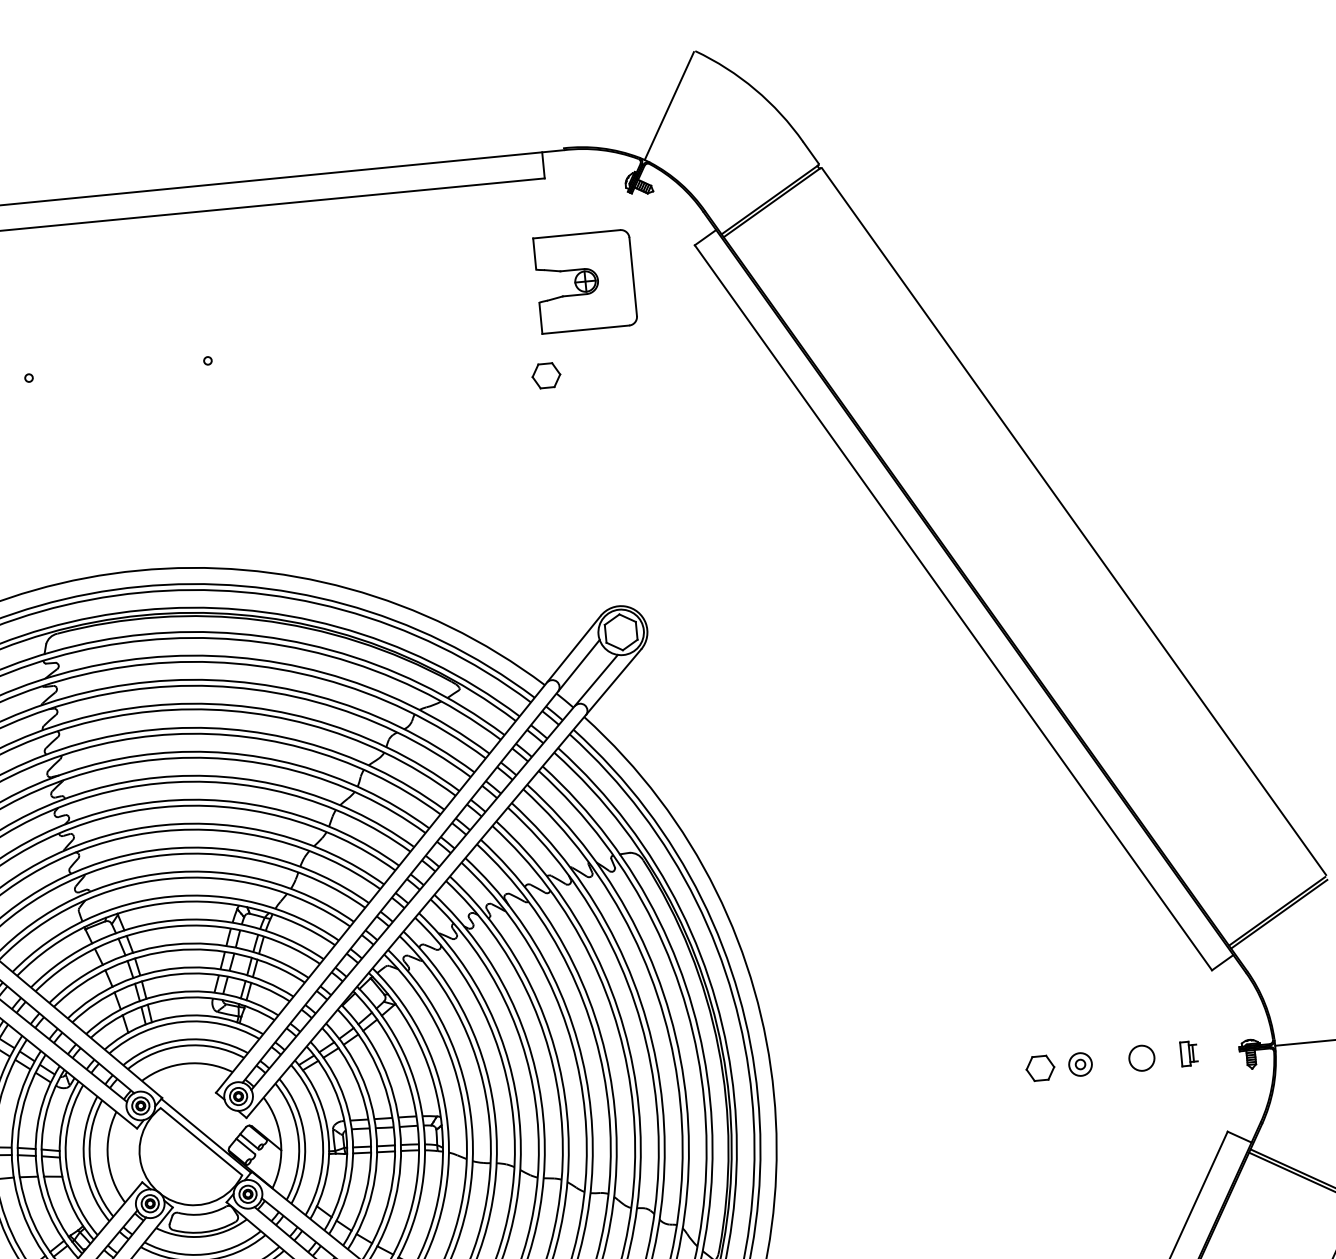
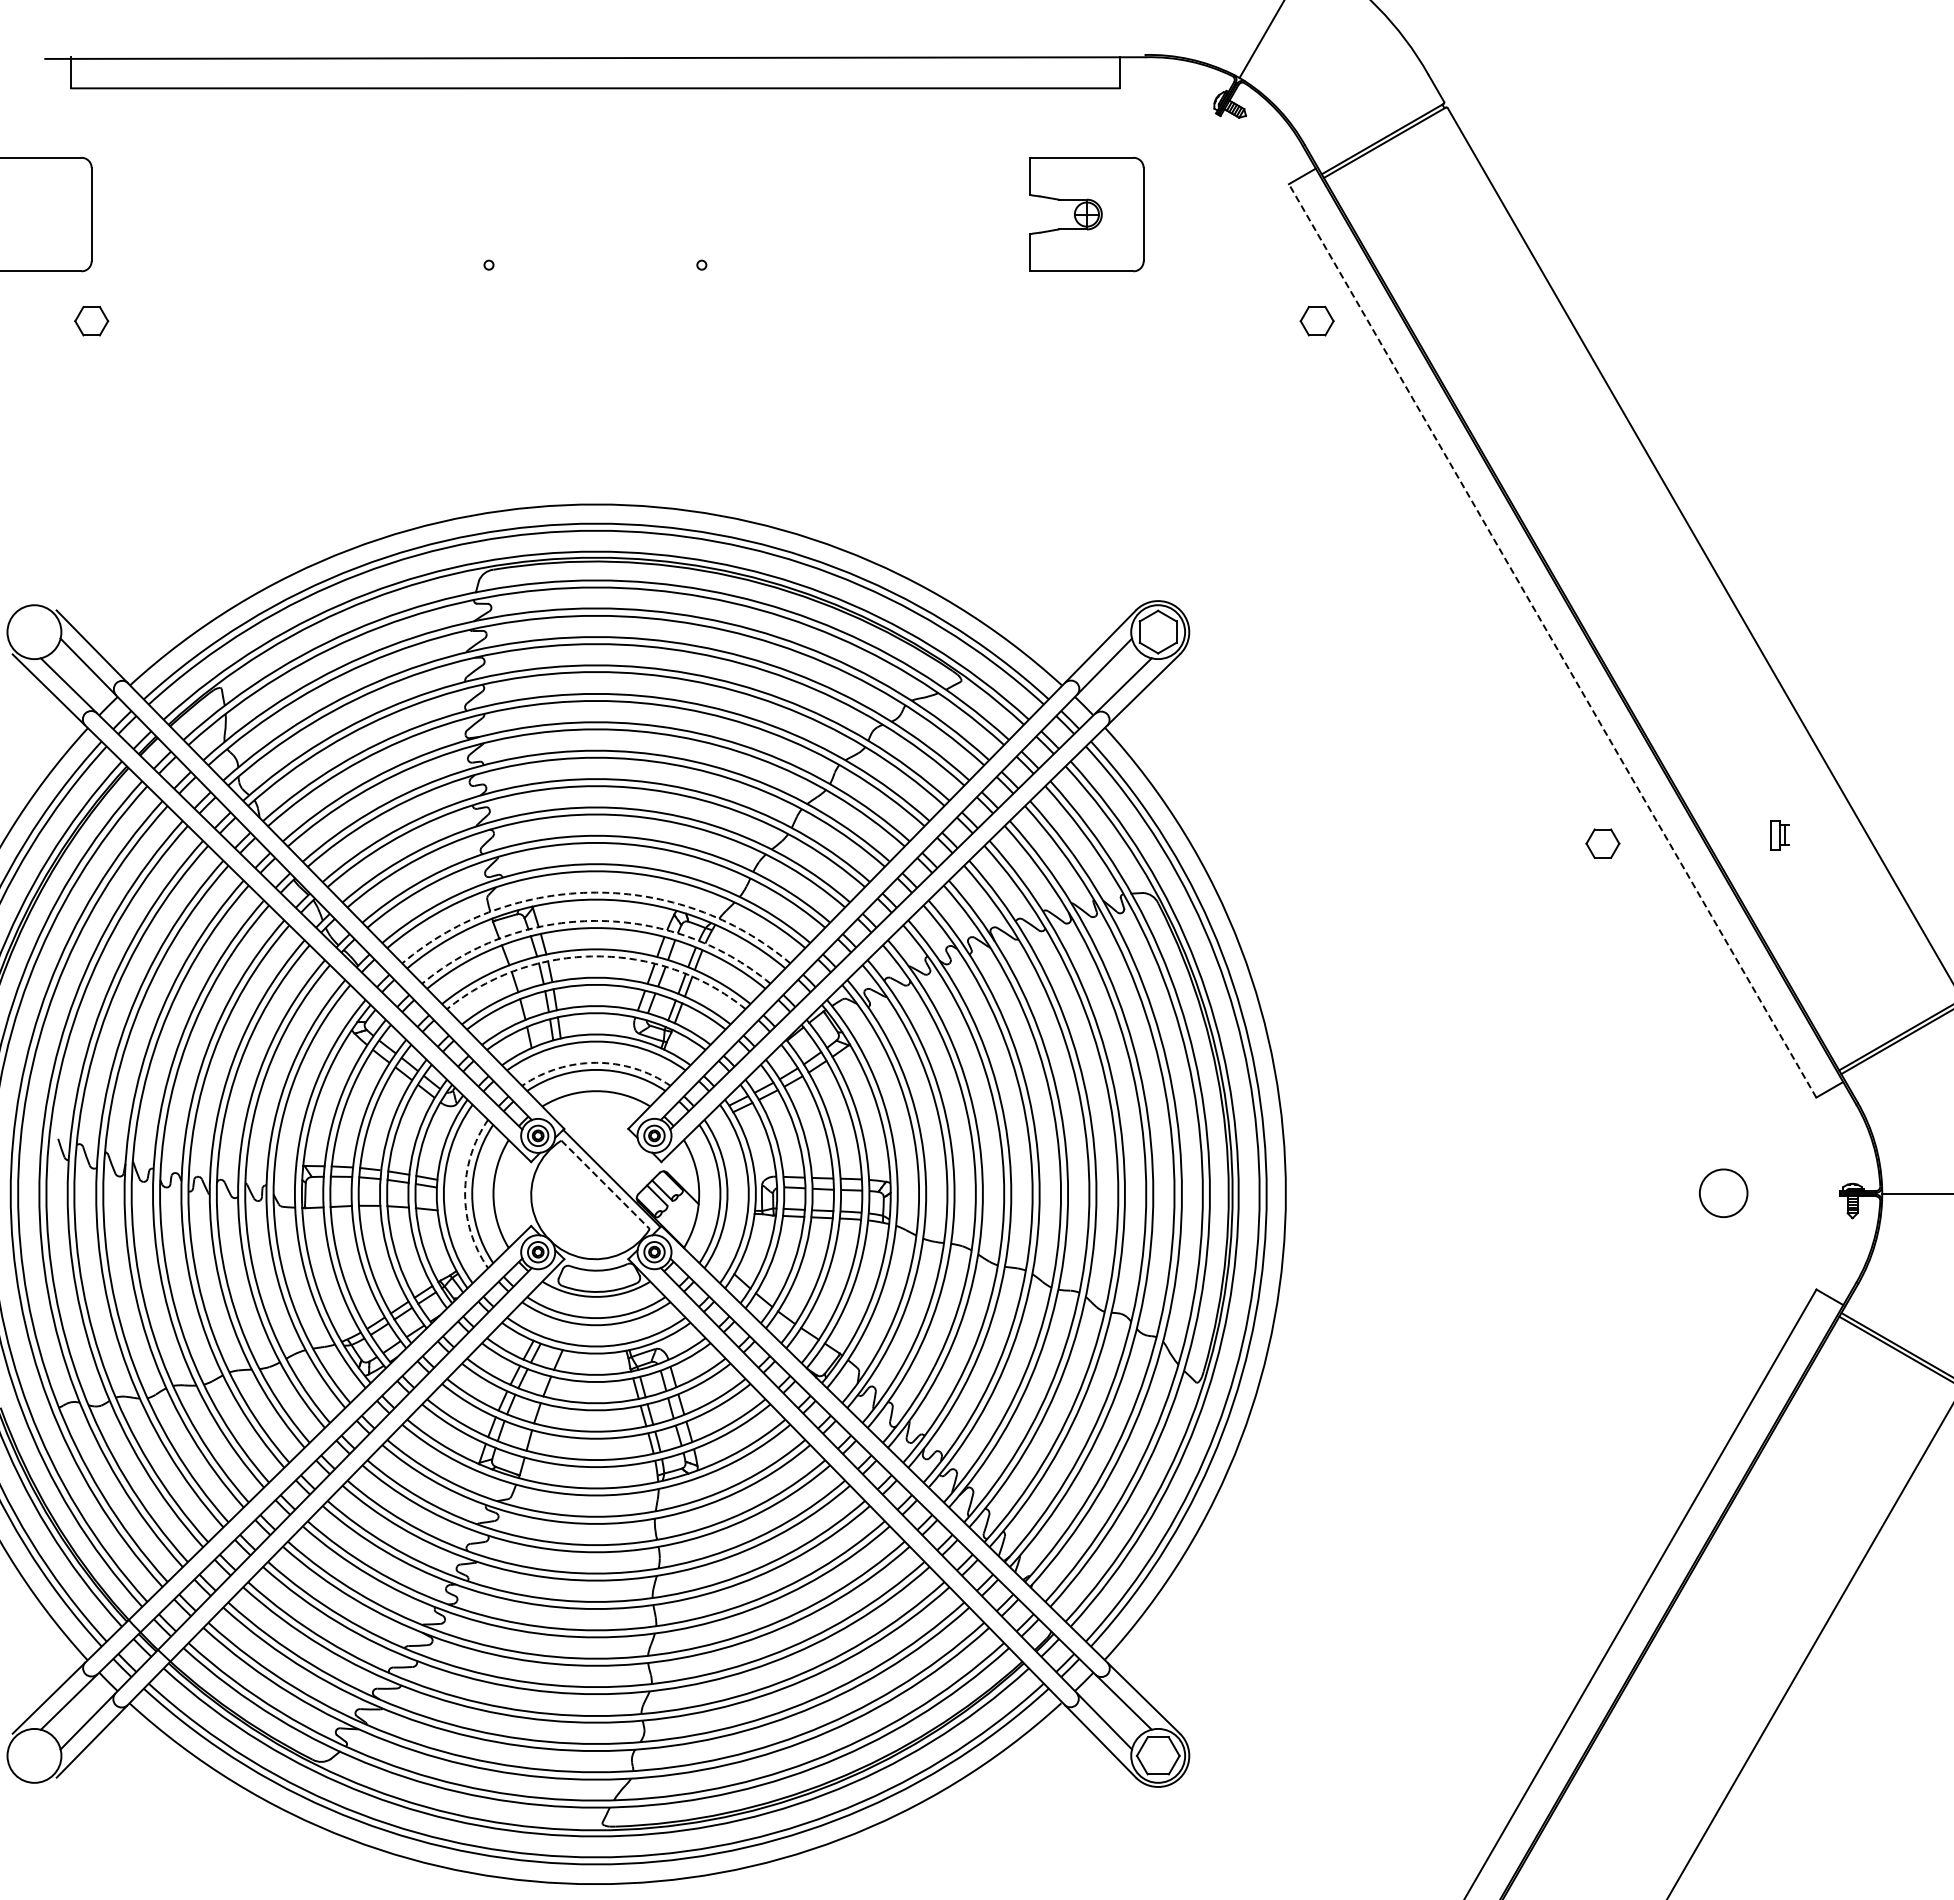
part: (585, 281) -> (1086, 214), moved
part: (545, 376) -> (1316, 321), moved
line: (953, 607) -> (1552, 640), solid -> dashed
arc: (170, 896) -> (596, 892), solid -> dashed
arc: (172, 920) -> (596, 920), solid -> dashed
arc: (175, 950) -> (596, 956), solid -> dashed
arc: (183, 1039) -> (596, 1062), solid -> dashed
part: (1188, 1053) -> (1779, 835), moved
circle: (1141, 1058) -> (1723, 1193), size x1.6
part: (1080, 1064) -> (1650, 1193), removed
part: (1040, 1068) -> (1602, 843), moved
line: (201, 1142) -> (605, 1185), solid -> dashed
arc: (84, 1161) -> (465, 1194), solid -> dashed

